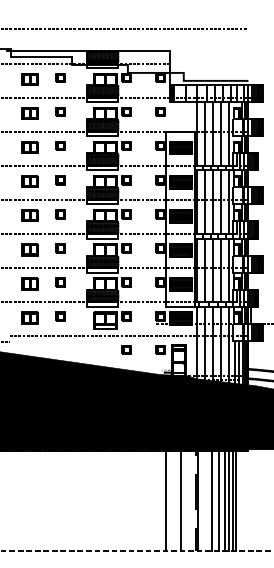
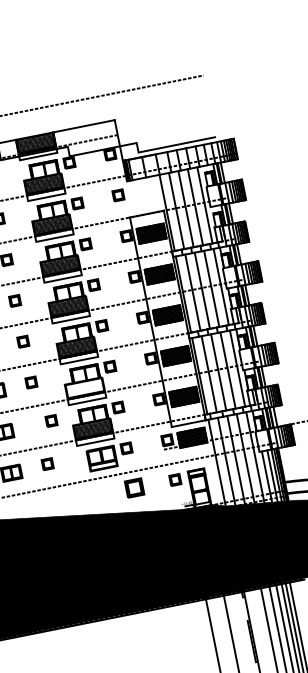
hatch: (102, 261) -> (84, 388), removed
part: (60, 282) -> (51, 420), moved
part: (126, 349) -> (134, 487), size x1.6

